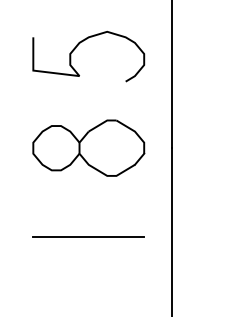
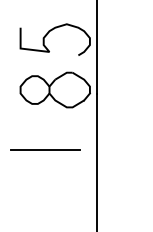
curve: (76, 49) -> (47, 35), moved
part: (87, 147) -> (54, 89), moved

